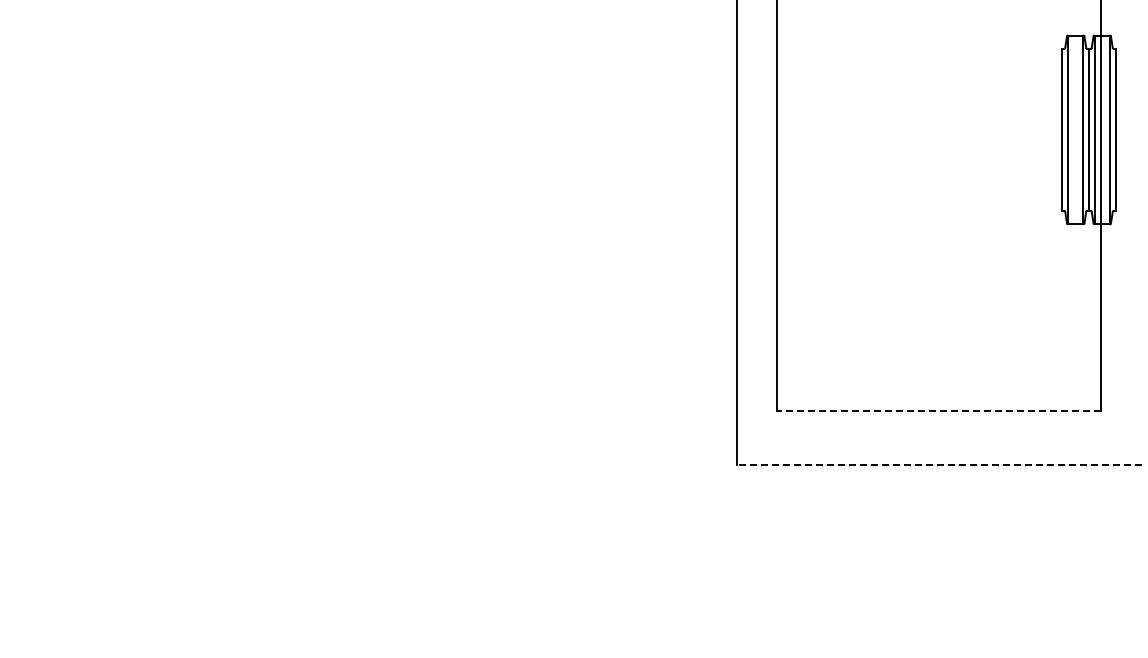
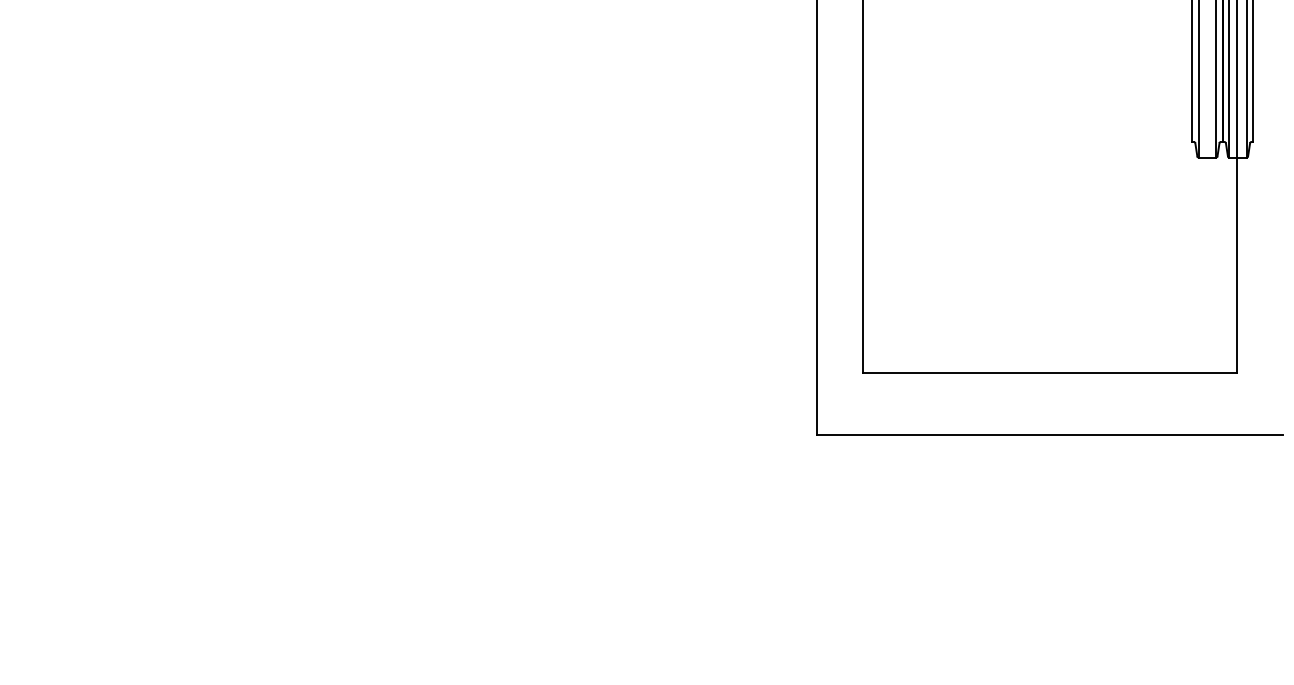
line: (939, 411) -> (1050, 373), dashed -> solid
line: (938, 464) -> (1049, 434), dashed -> solid

